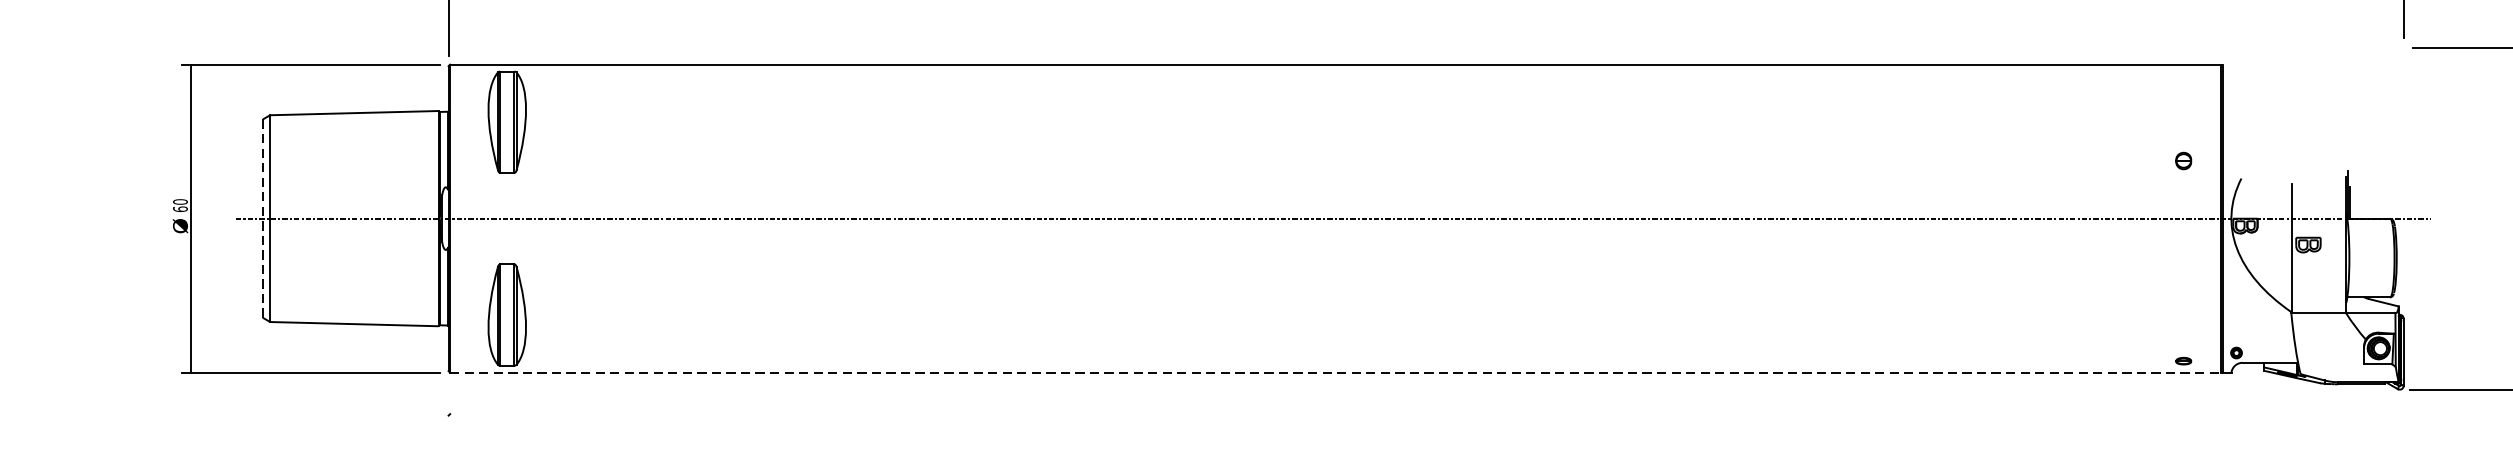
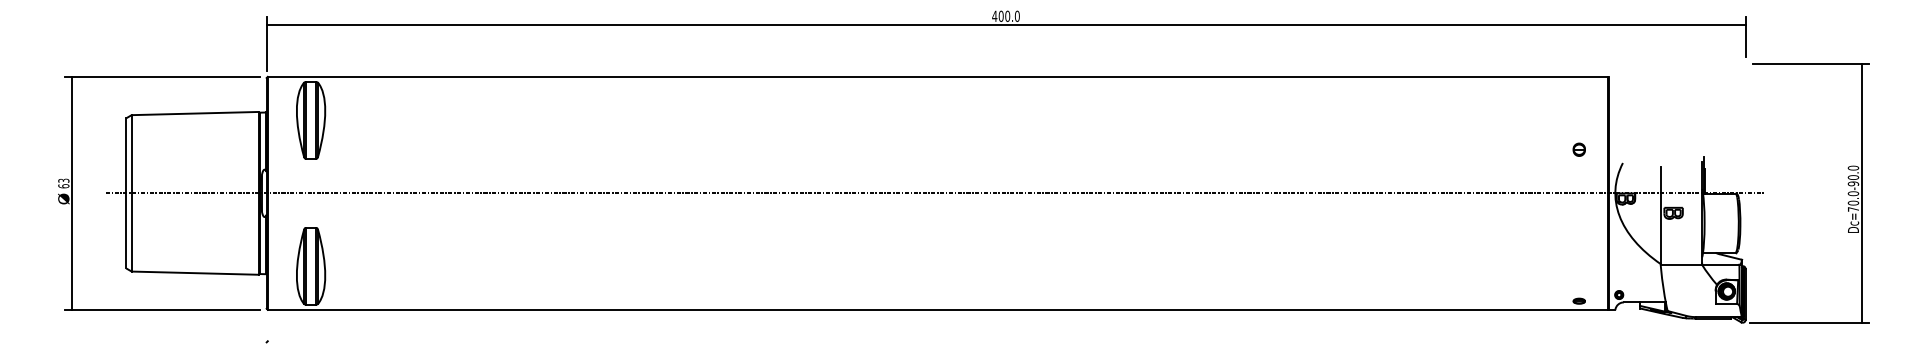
text: (180, 201) -> (63, 180), 60 -> 63
line: (263, 218) -> (126, 193), dashed -> solid
line: (1335, 372) -> (937, 309), dashed -> solid

